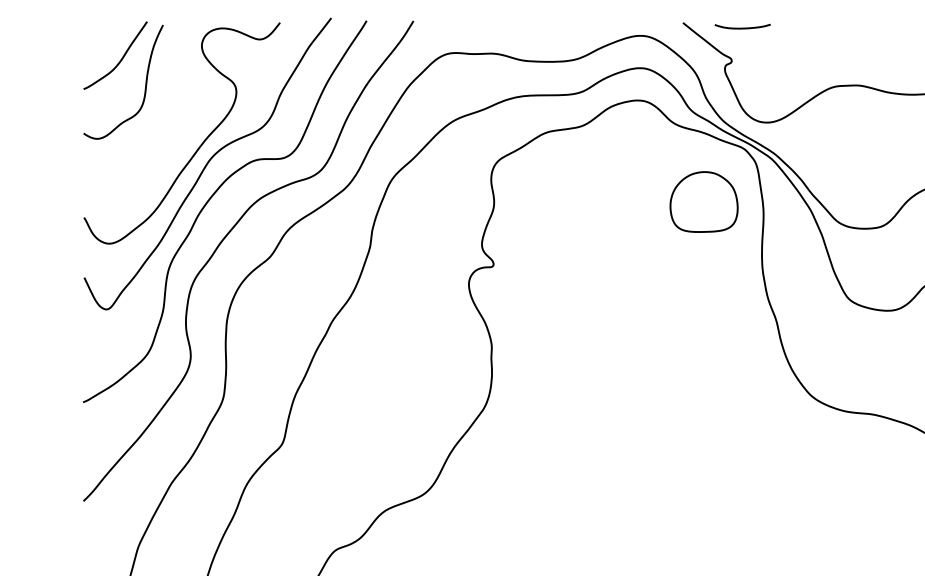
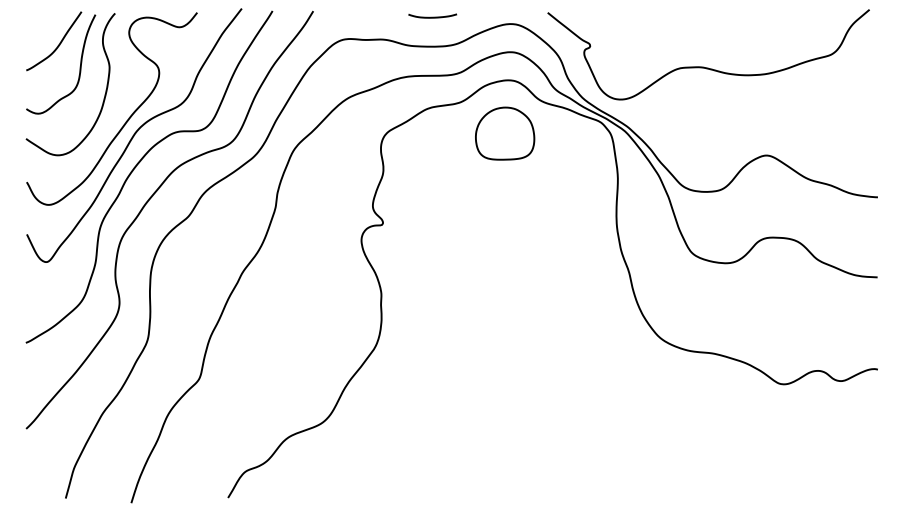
curve: (742, 27) -> (432, 16), moved
curve: (174, 111) -> (105, 89), added
part: (704, 201) -> (505, 133), moved

